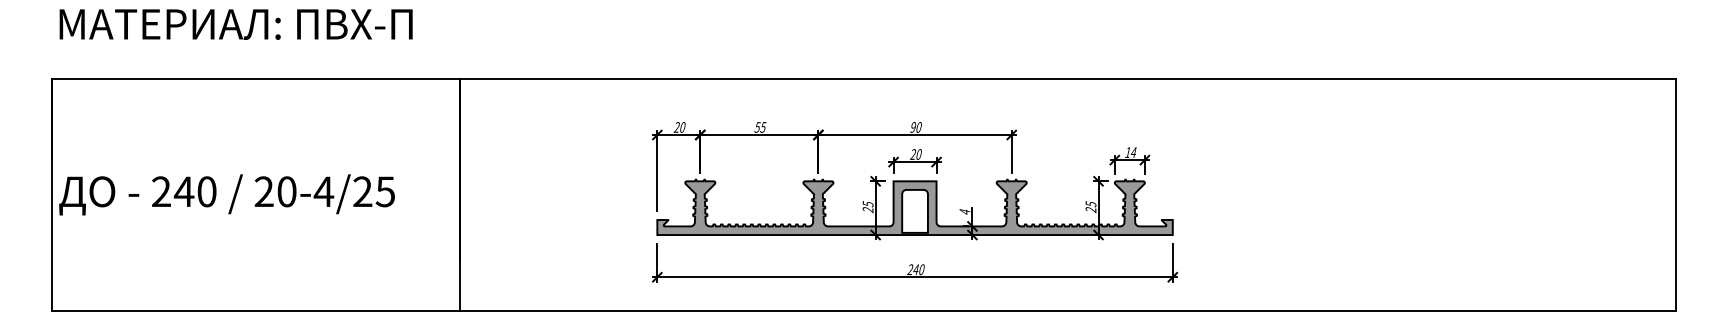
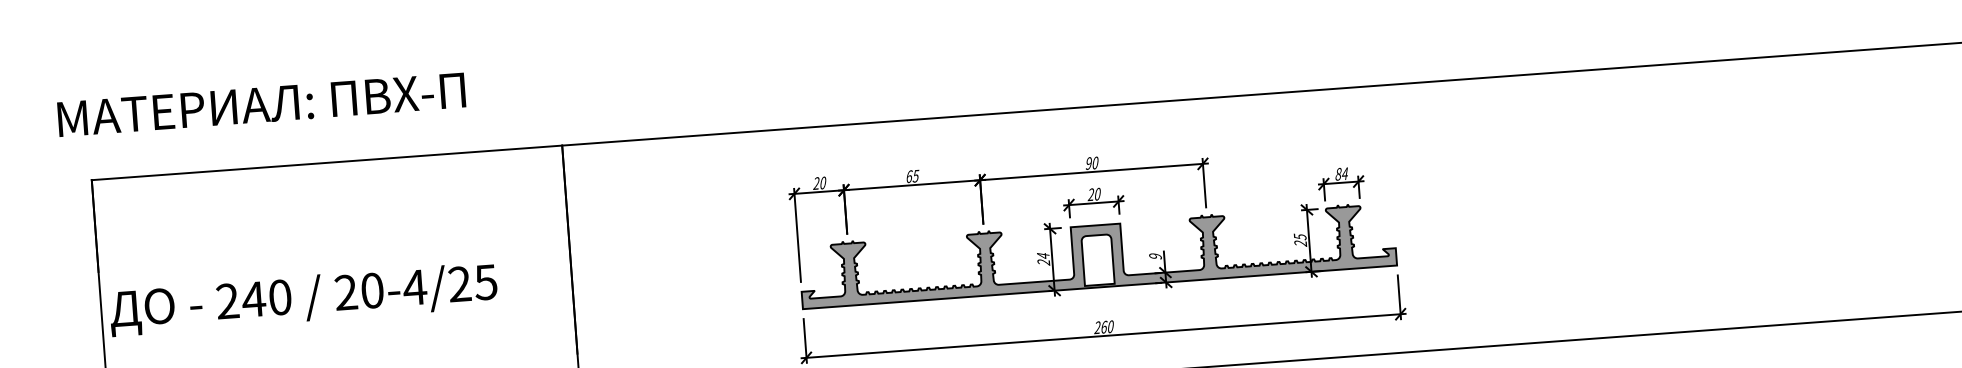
text: (235, 24) -> (260, 105), moved
text: (757, 127) -> (909, 176), 55 -> 65
text: (1127, 152) -> (1337, 174), 14 -> 84
text: (867, 204) -> (1042, 256), 25 -> 24
text: (964, 211) -> (1155, 256), 4 -> 9
text: (916, 269) -> (1104, 326), 240 -> 260

